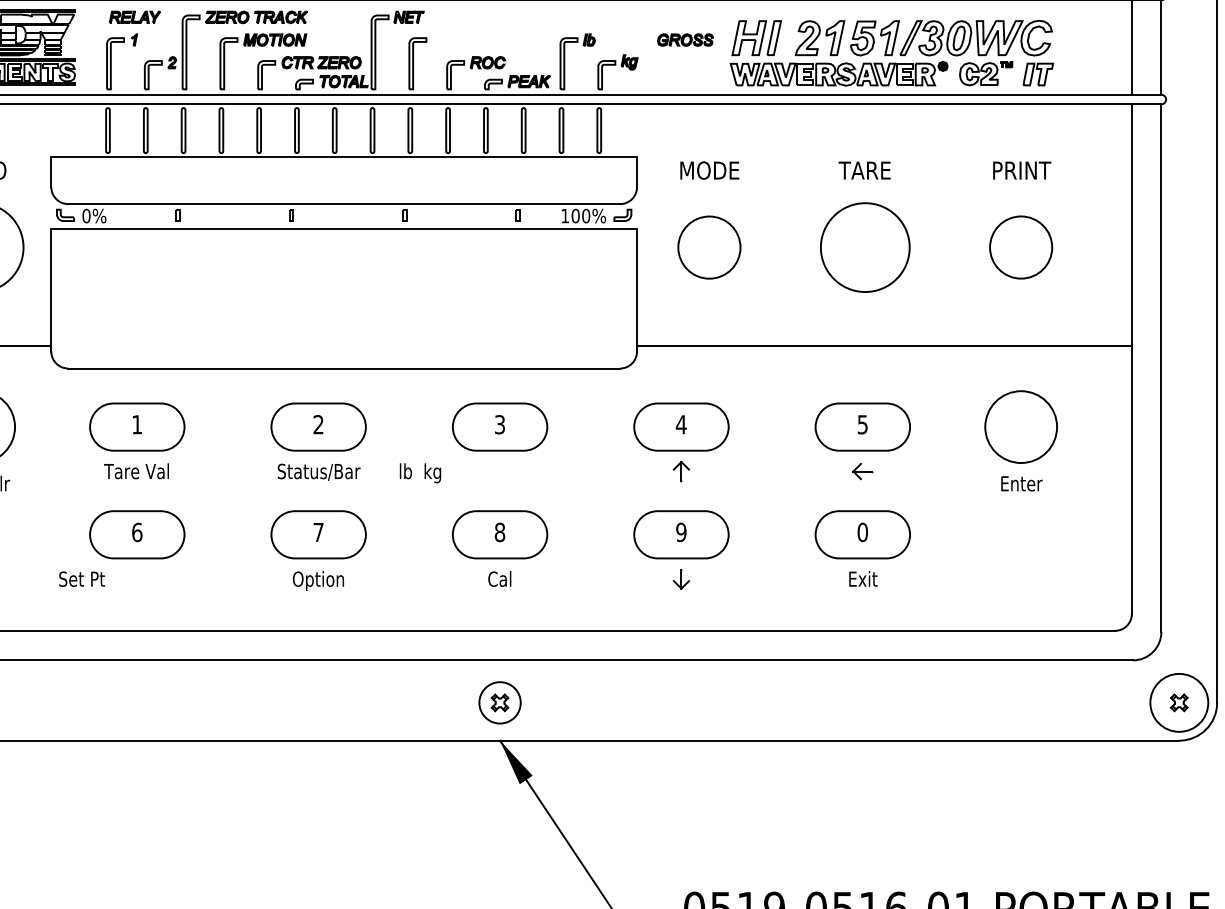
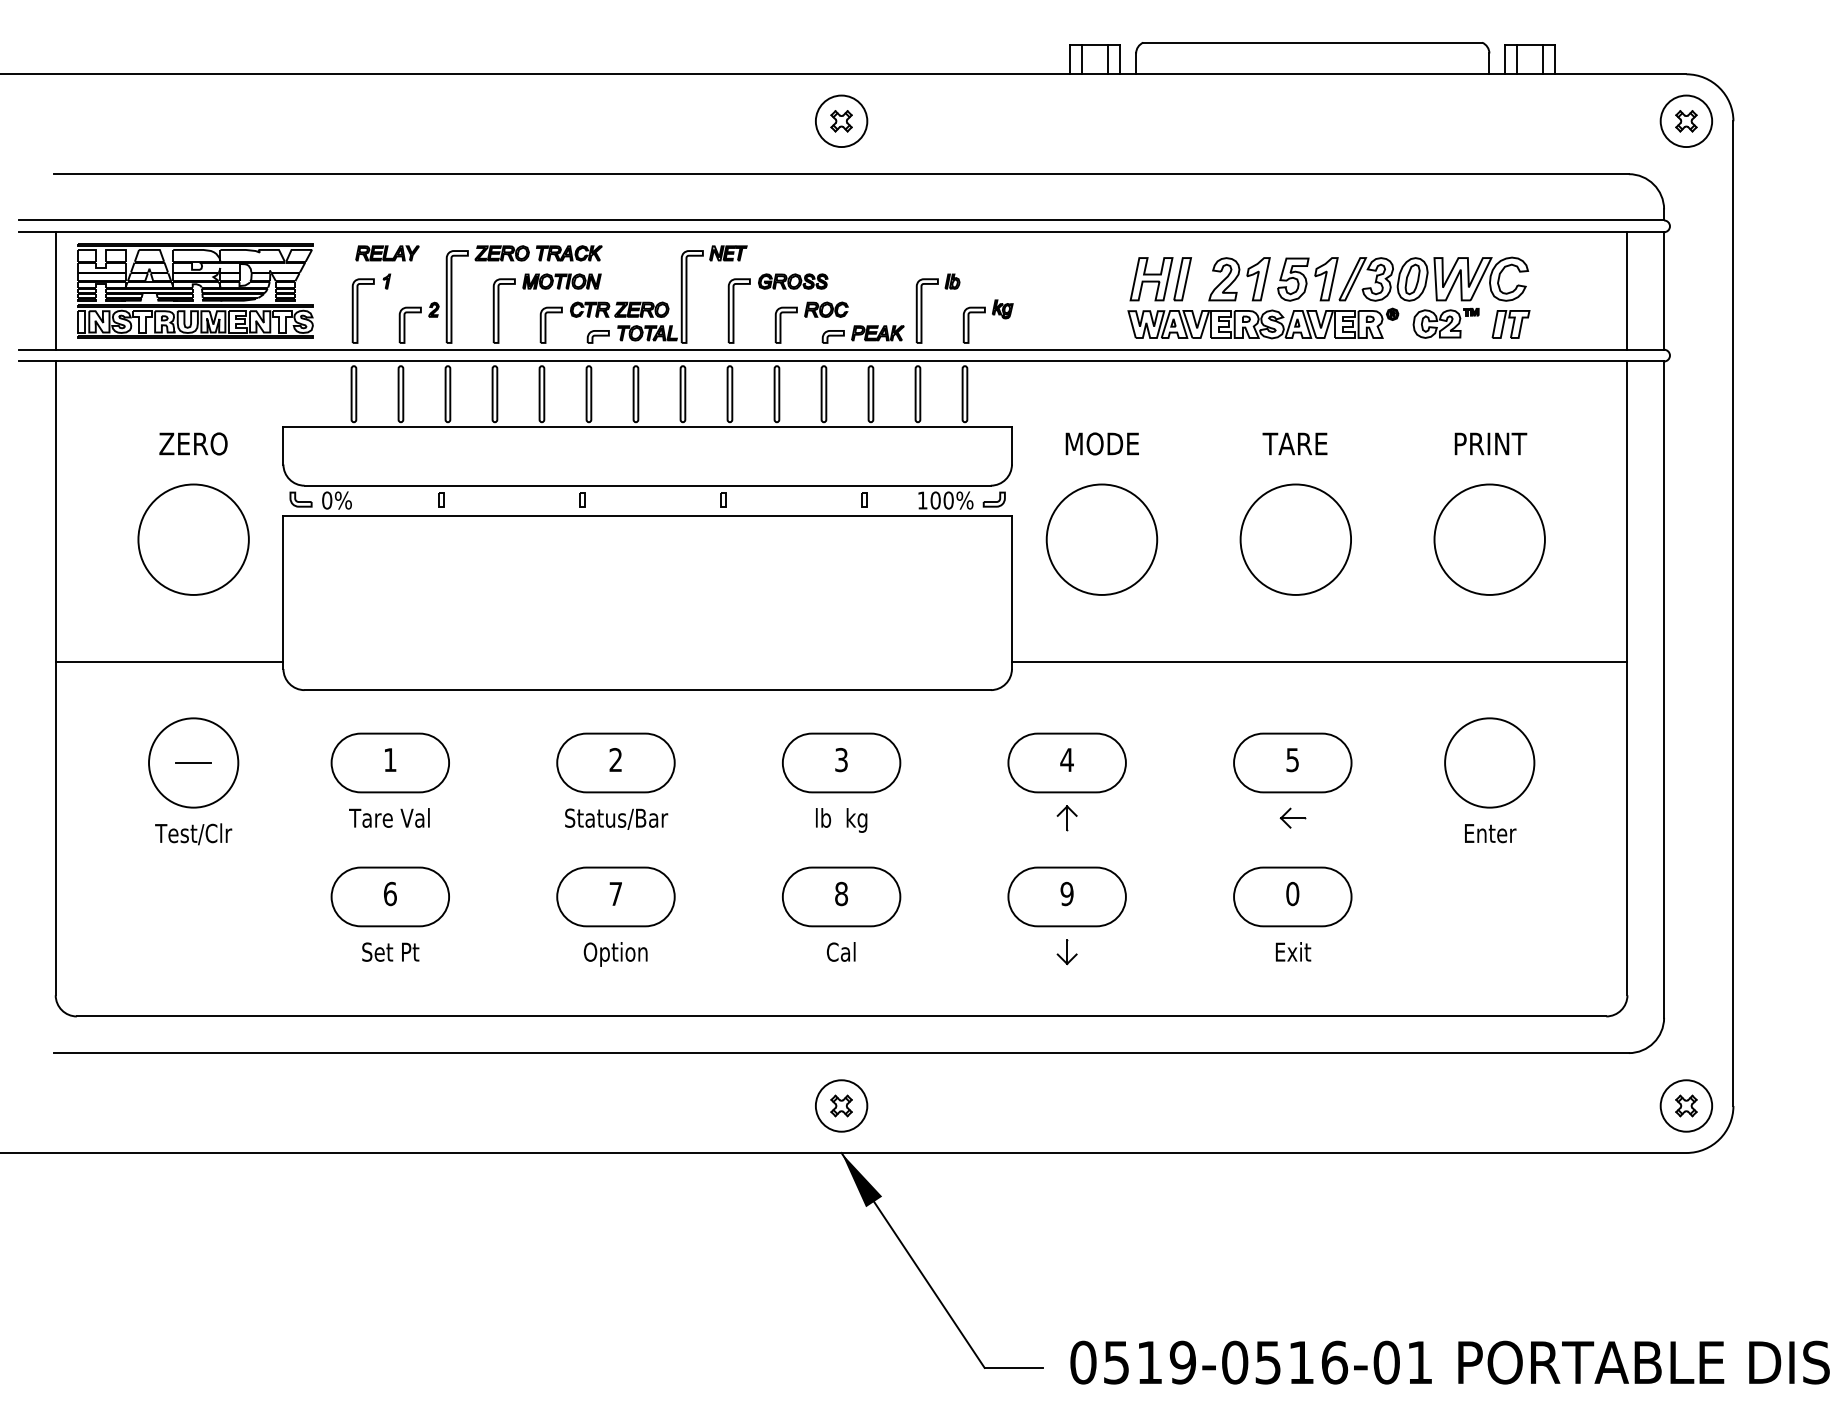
part: (685, 39) -> (793, 281), moved
circle: (709, 247) -> (1101, 539), size x1.43
circle: (1020, 247) -> (1489, 539), size x1.43
text: (420, 473) -> (841, 820), moved
text: (81, 578) -> (390, 951), moved
circle: (1179, 702) -> (1686, 1105), size x0.71

